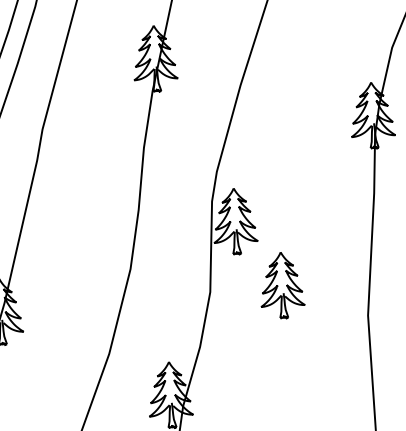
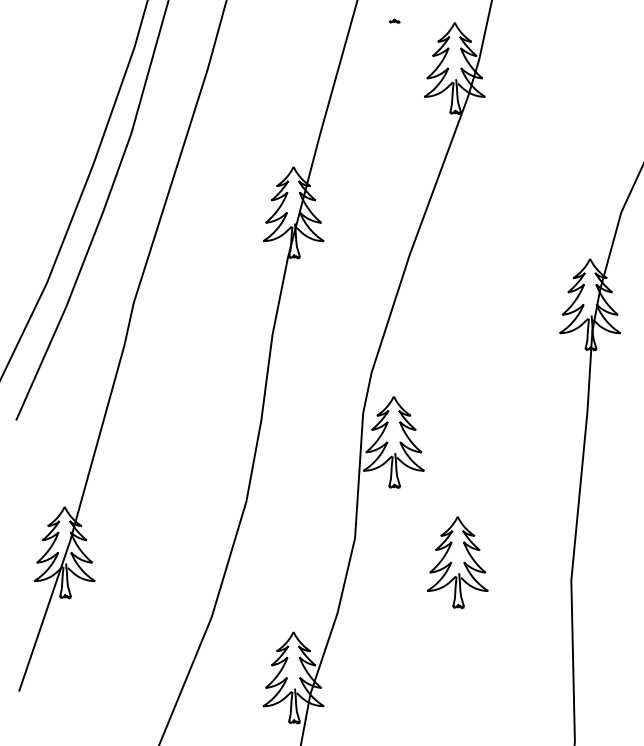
part: (282, 285) -> (457, 562), moved

